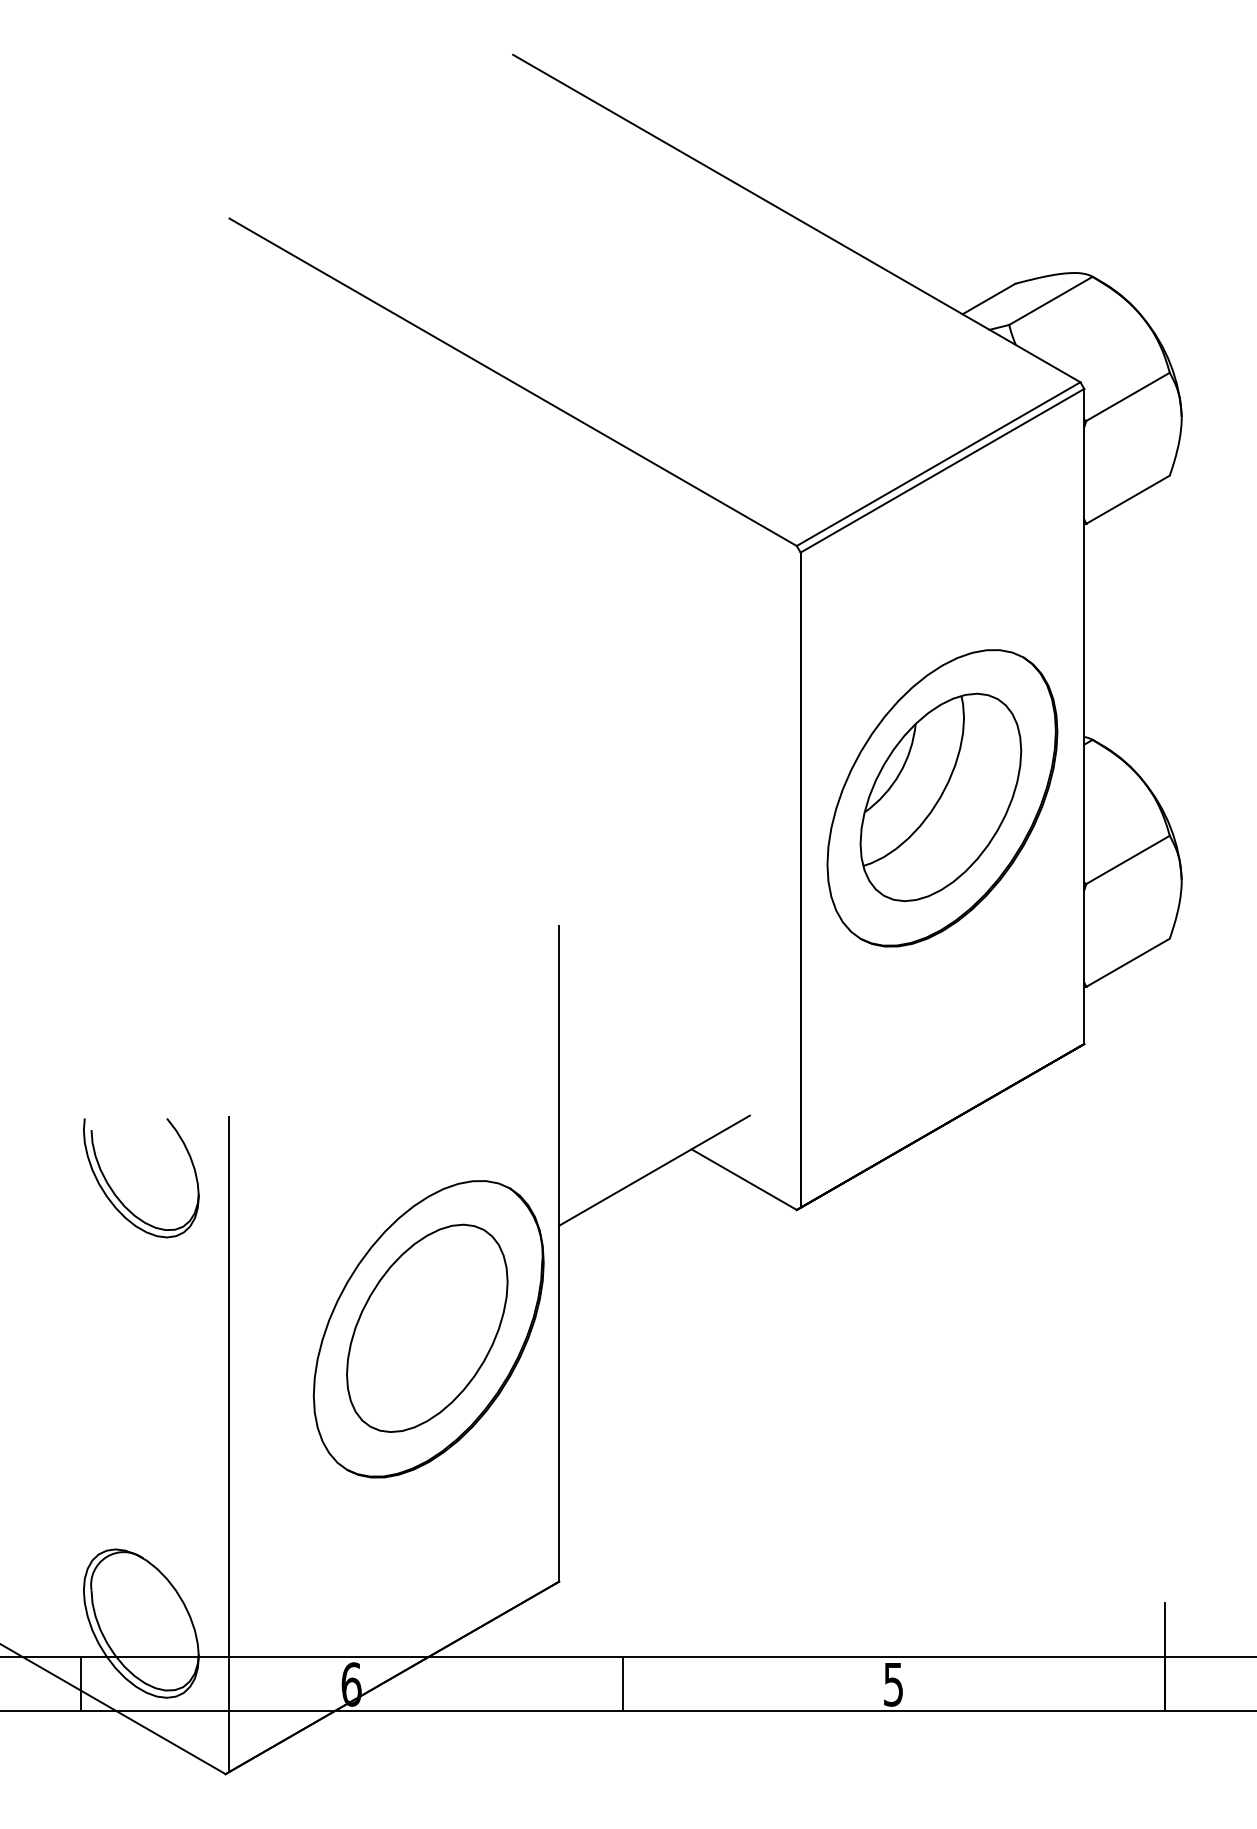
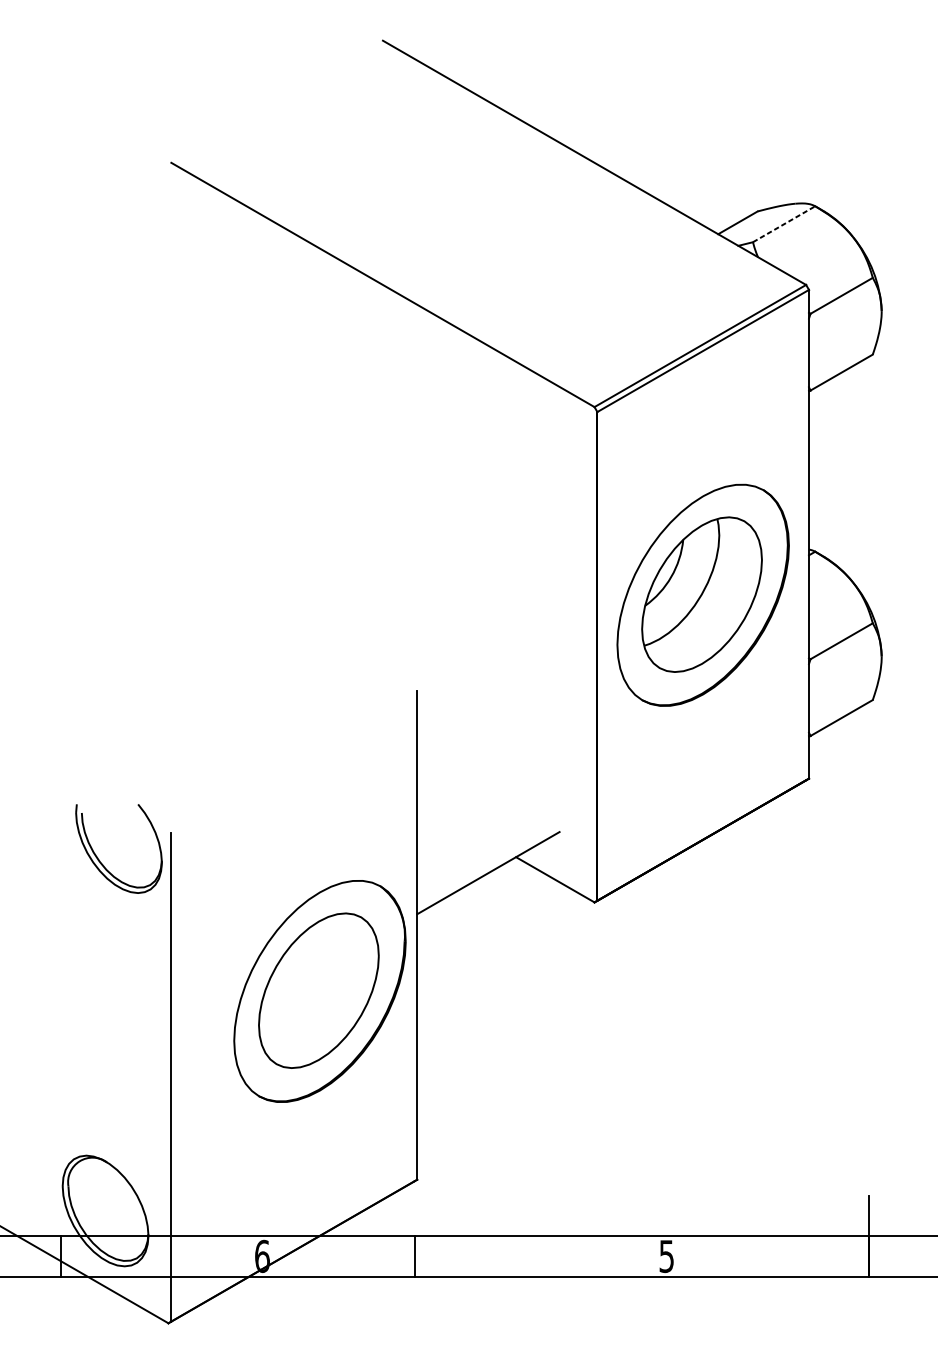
line: (1051, 300) -> (784, 223), solid -> dashed
part: (120, 1199) -> (103, 864), moved
line: (623, 1684) -> (415, 1256), moved

